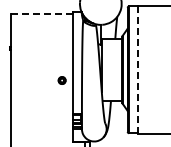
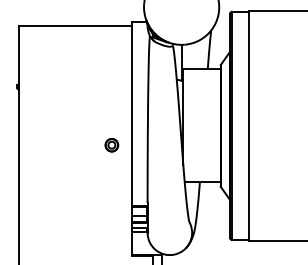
line: (42, 14) -> (76, 26), dashed -> solid
line: (138, 69) -> (249, 125), dashed -> solid

